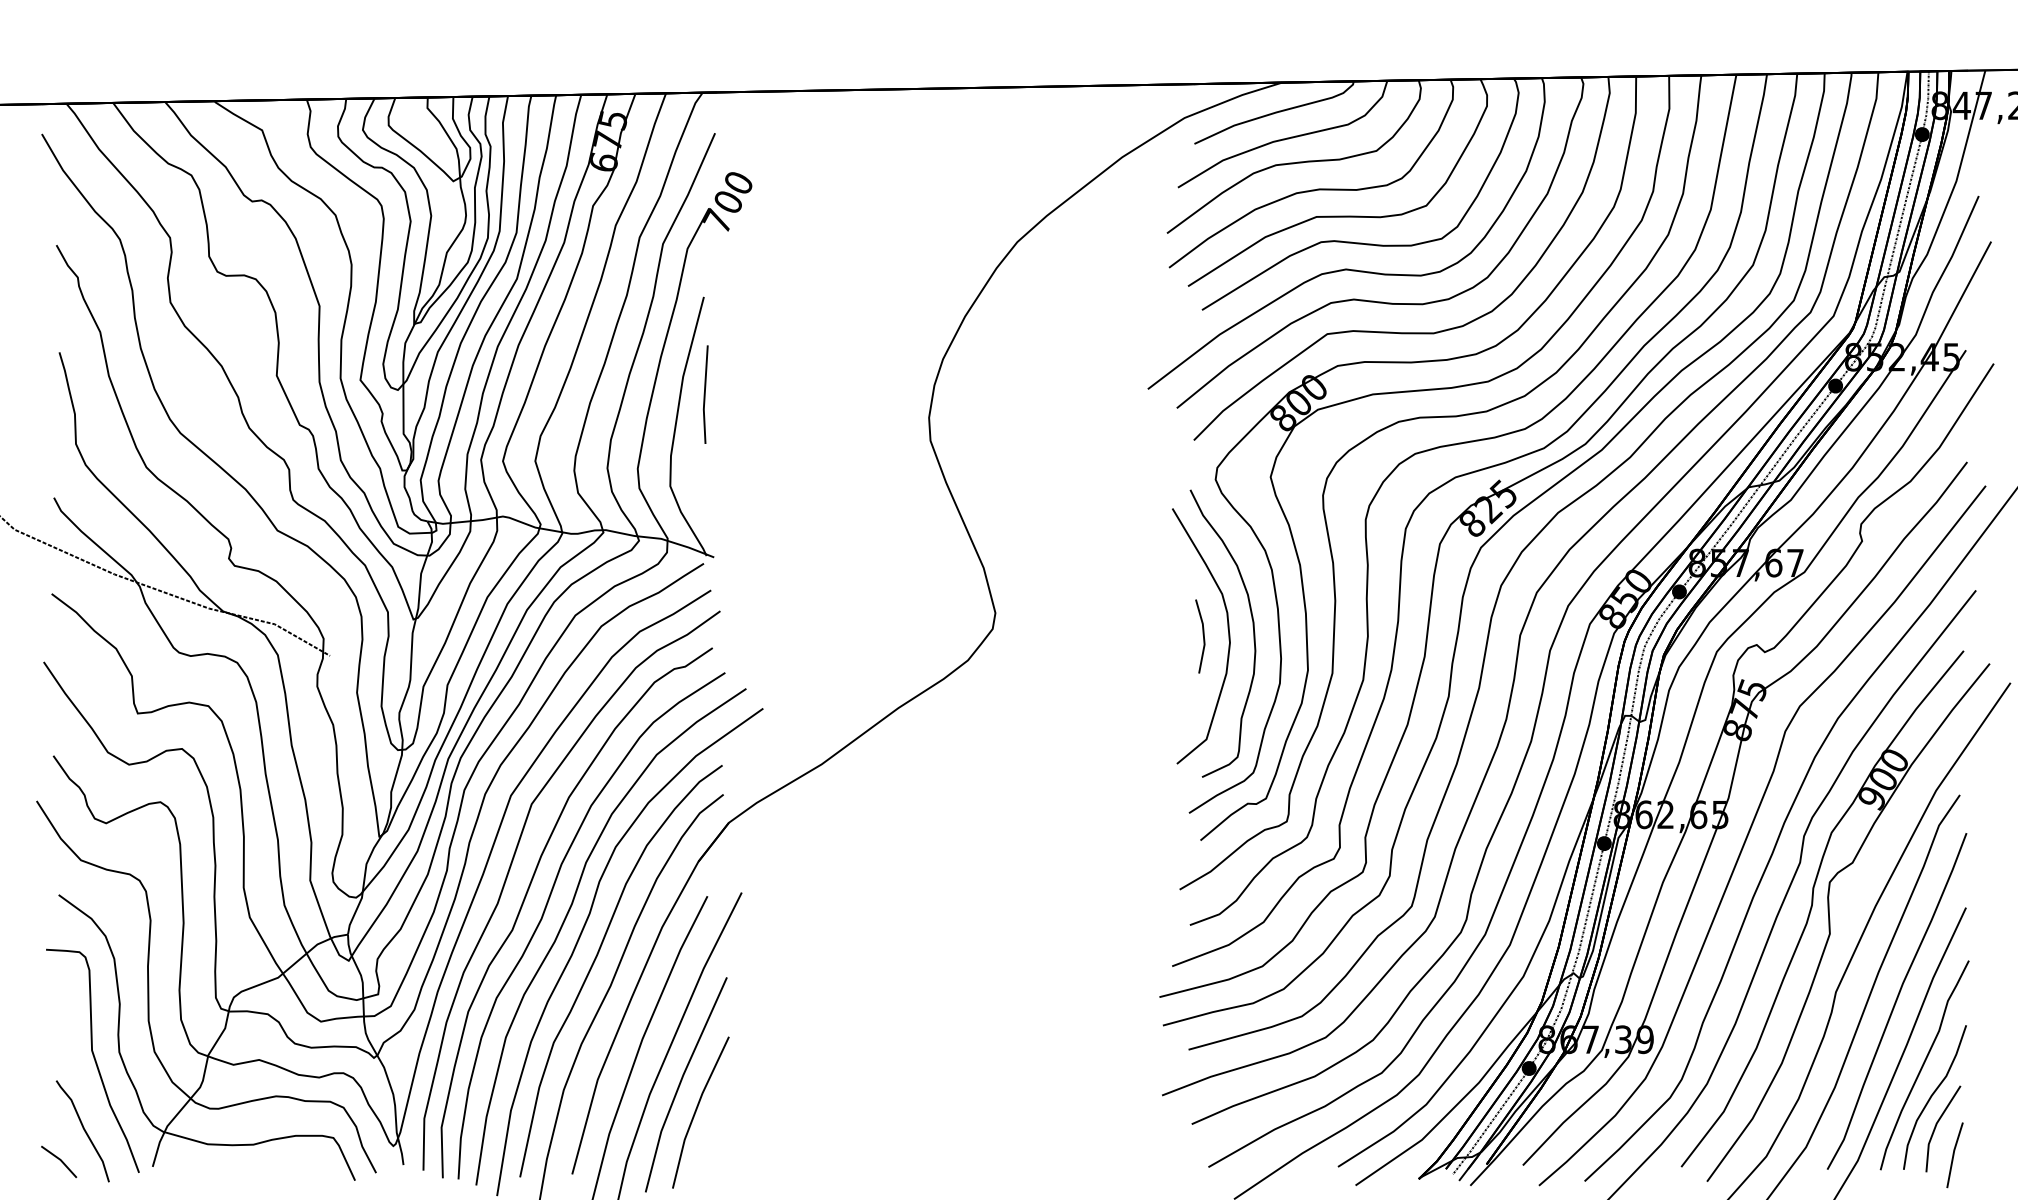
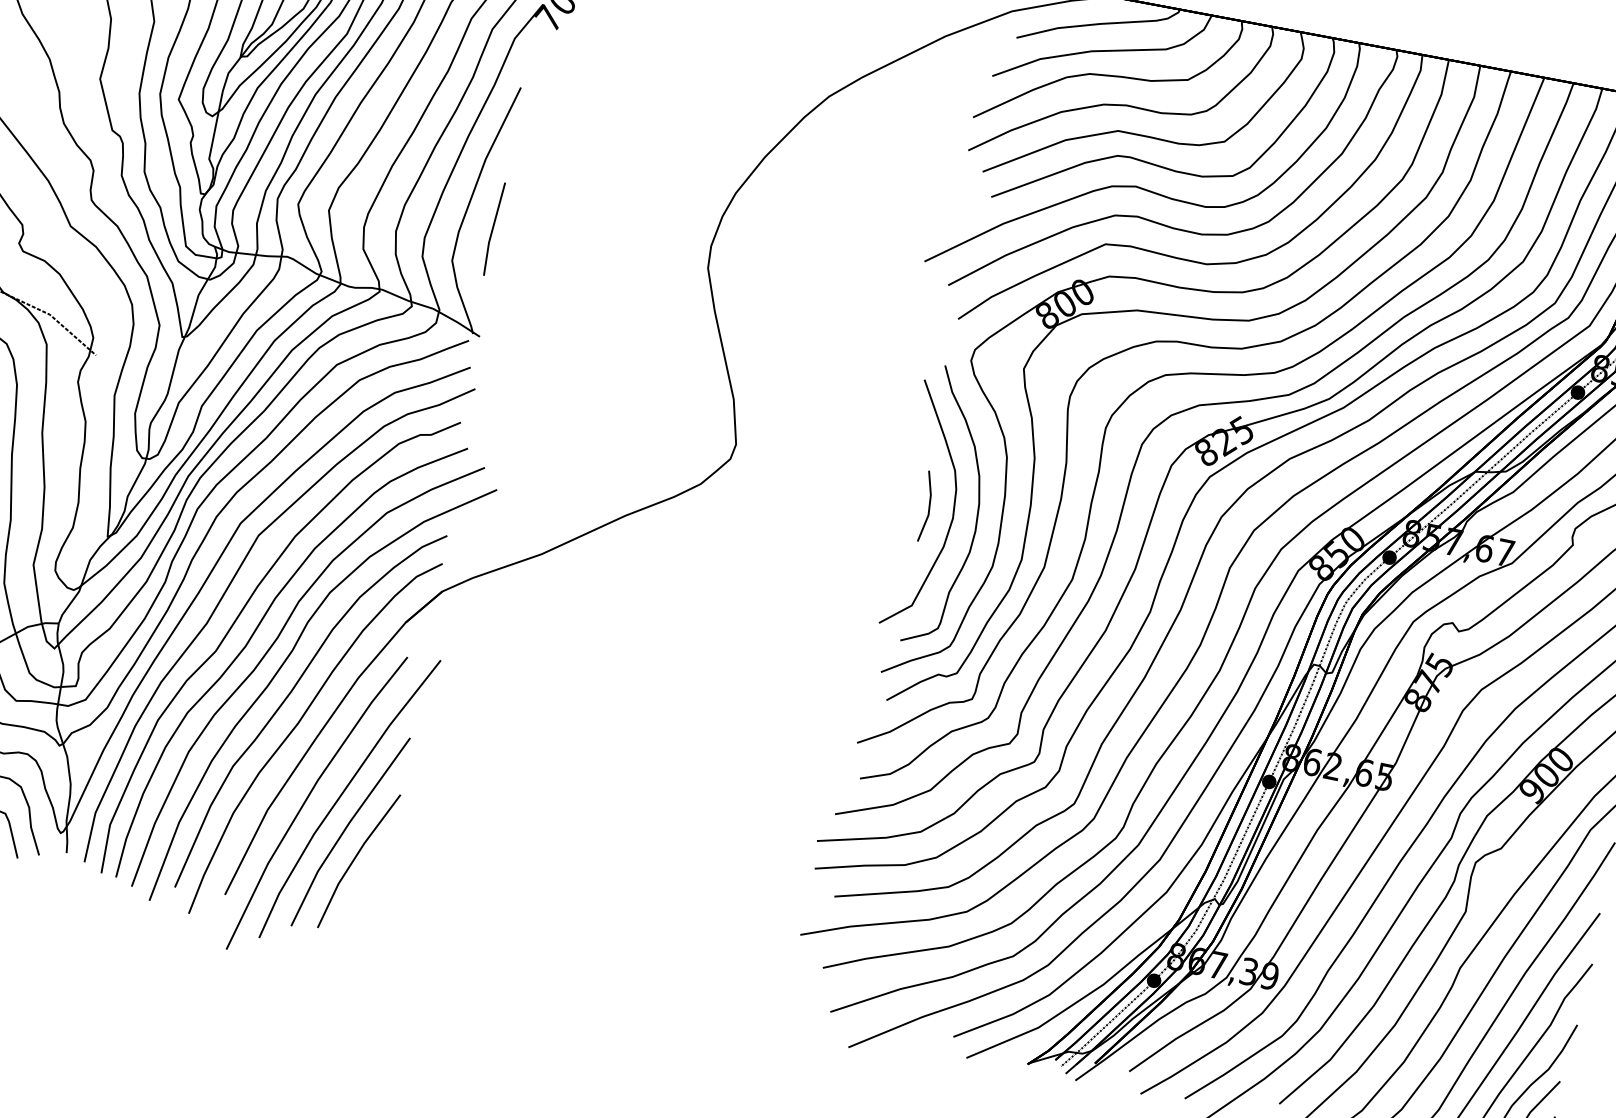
line: (705, 394) -> (493, 228), moved

